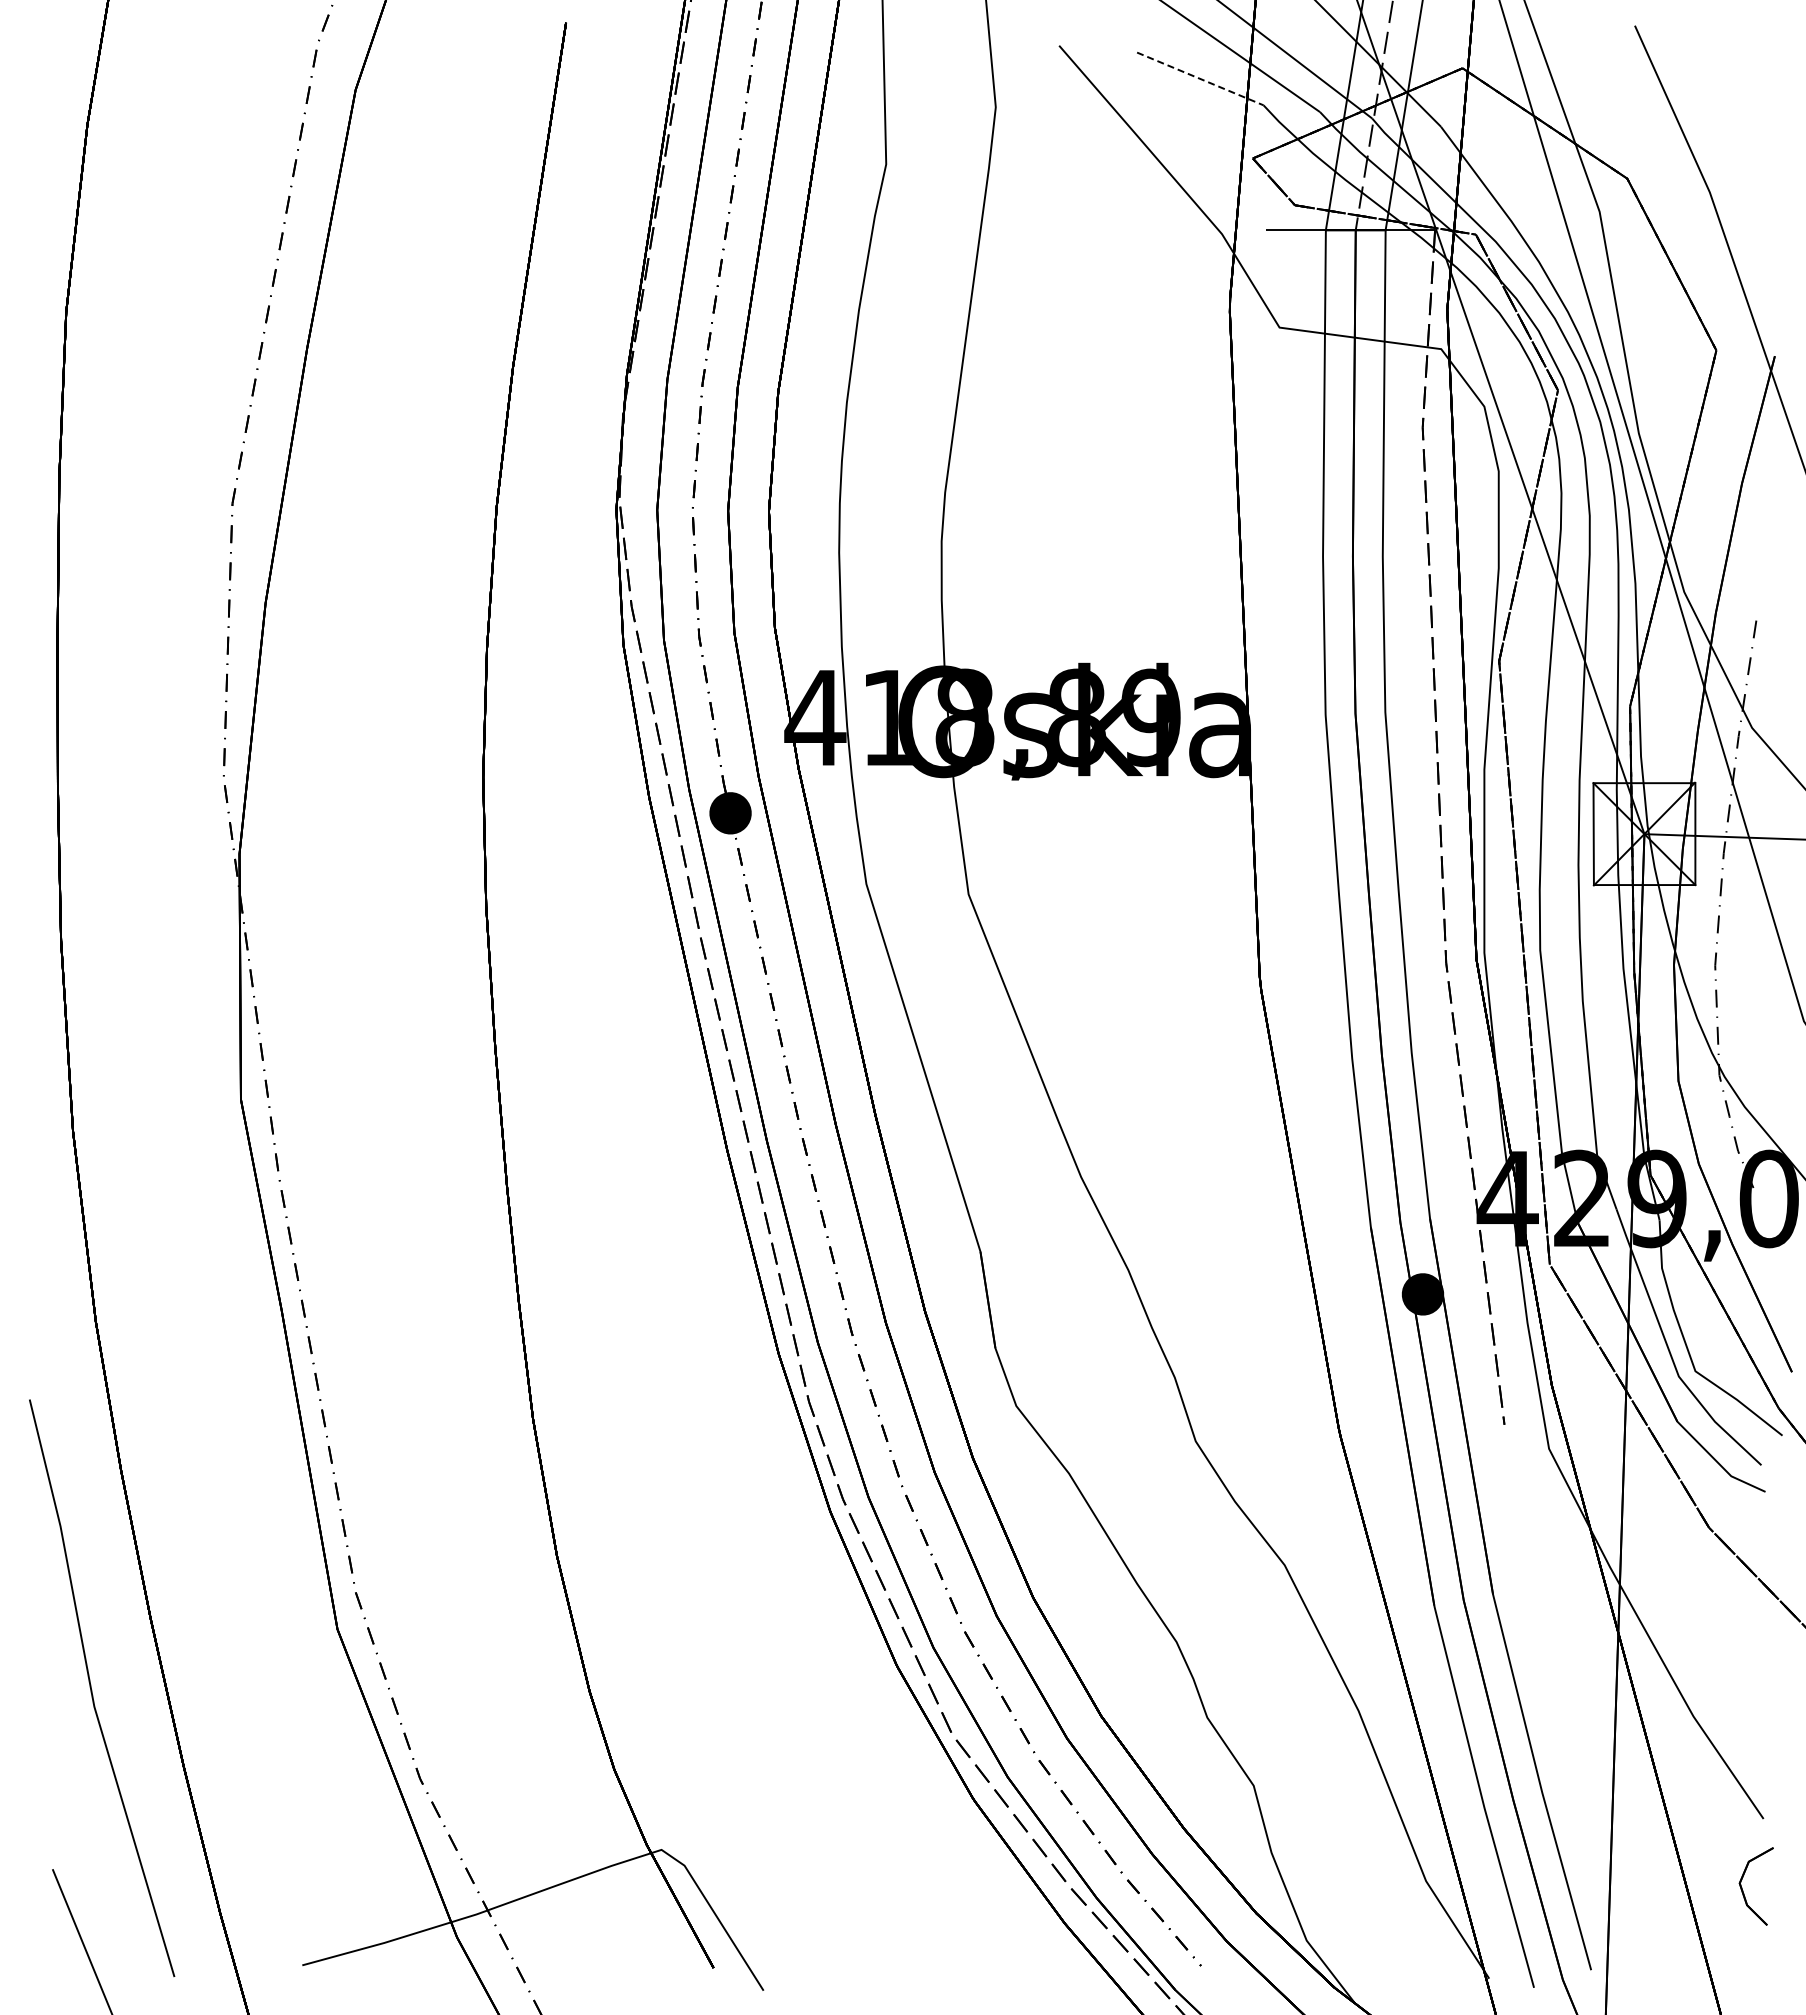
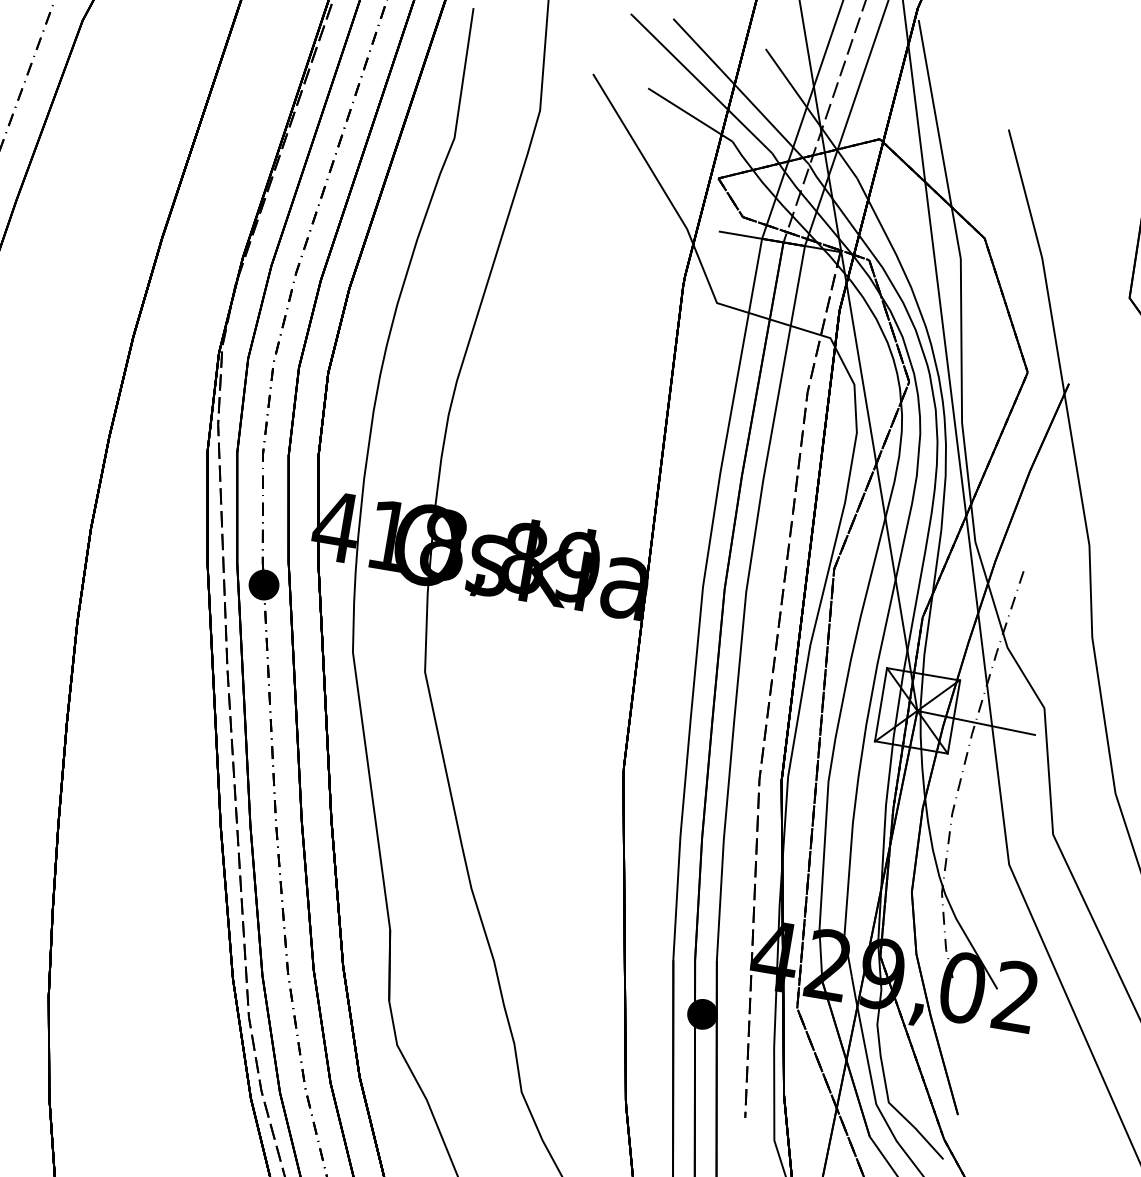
line: (1200, 78) -> (690, 114), dashed -> solid

